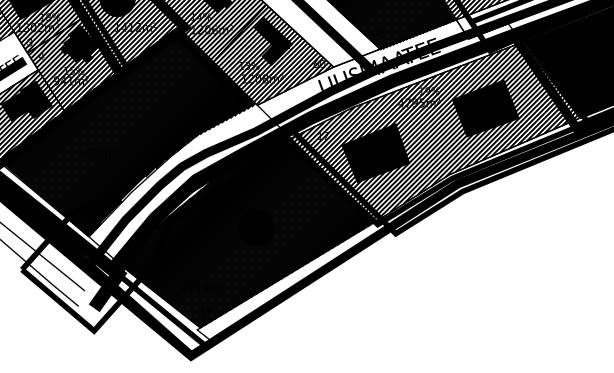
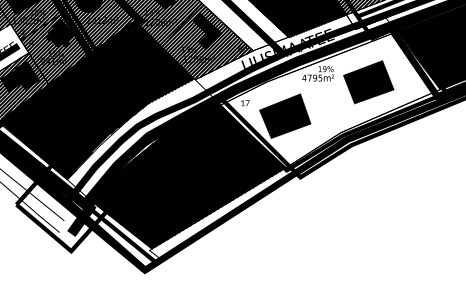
hatch: (434, 132) -> (329, 100), removed

